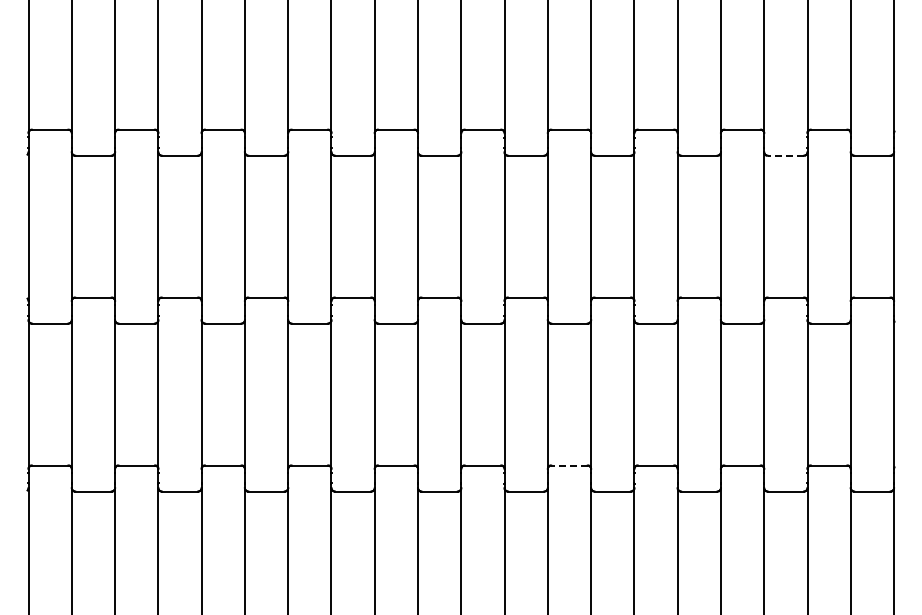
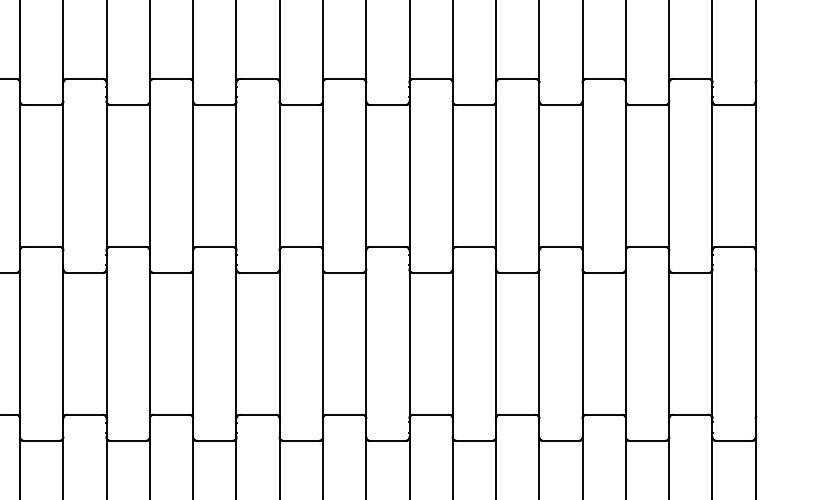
line: (785, 155) -> (647, 104), dashed -> solid
line: (569, 465) -> (431, 414), dashed -> solid

